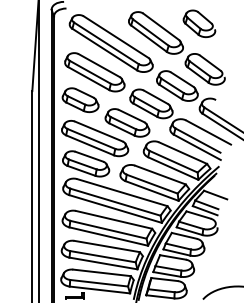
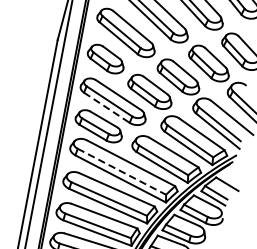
line: (90, 145) -> (107, 108), solid -> dashed
line: (115, 202) -> (121, 172), solid -> dashed

